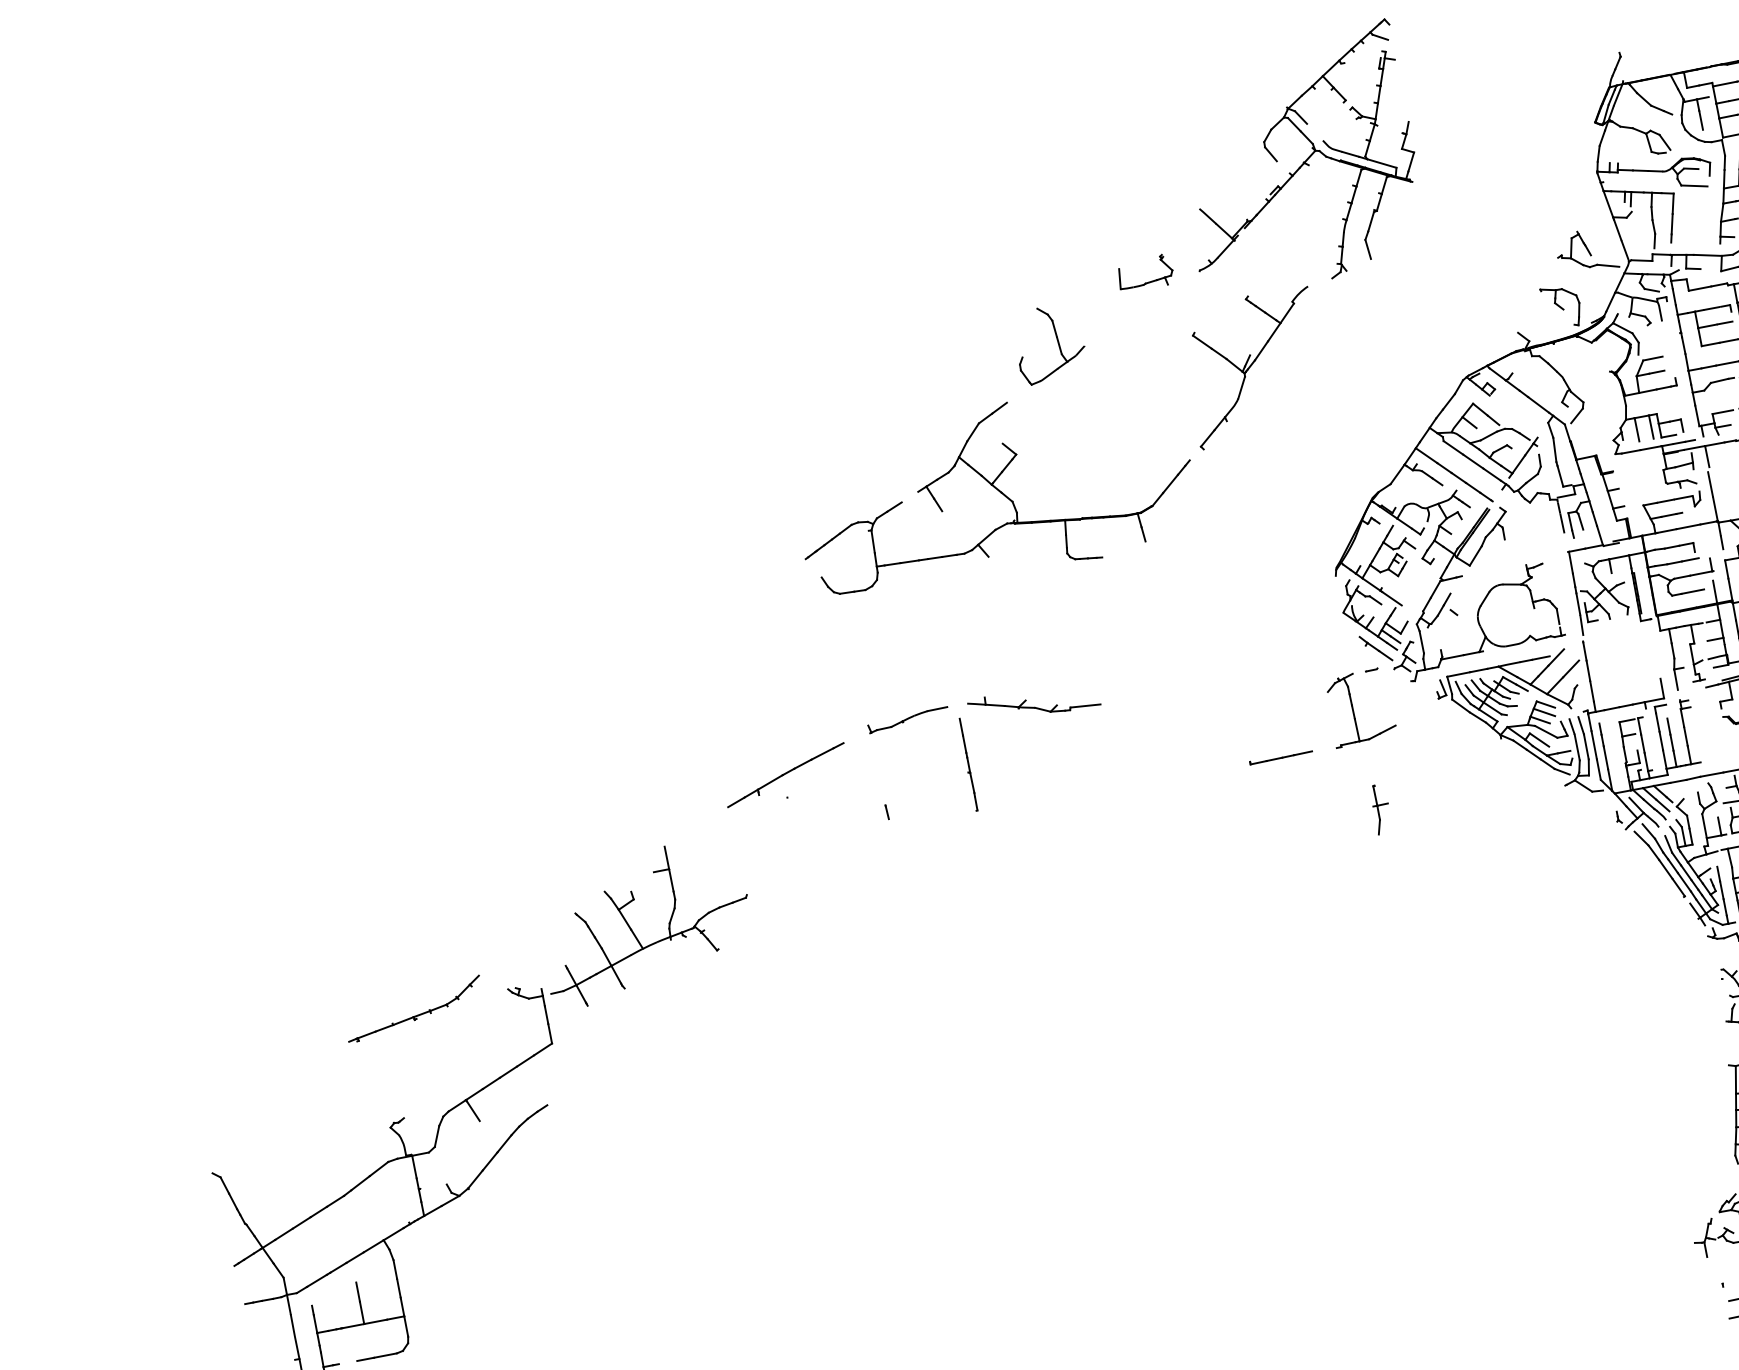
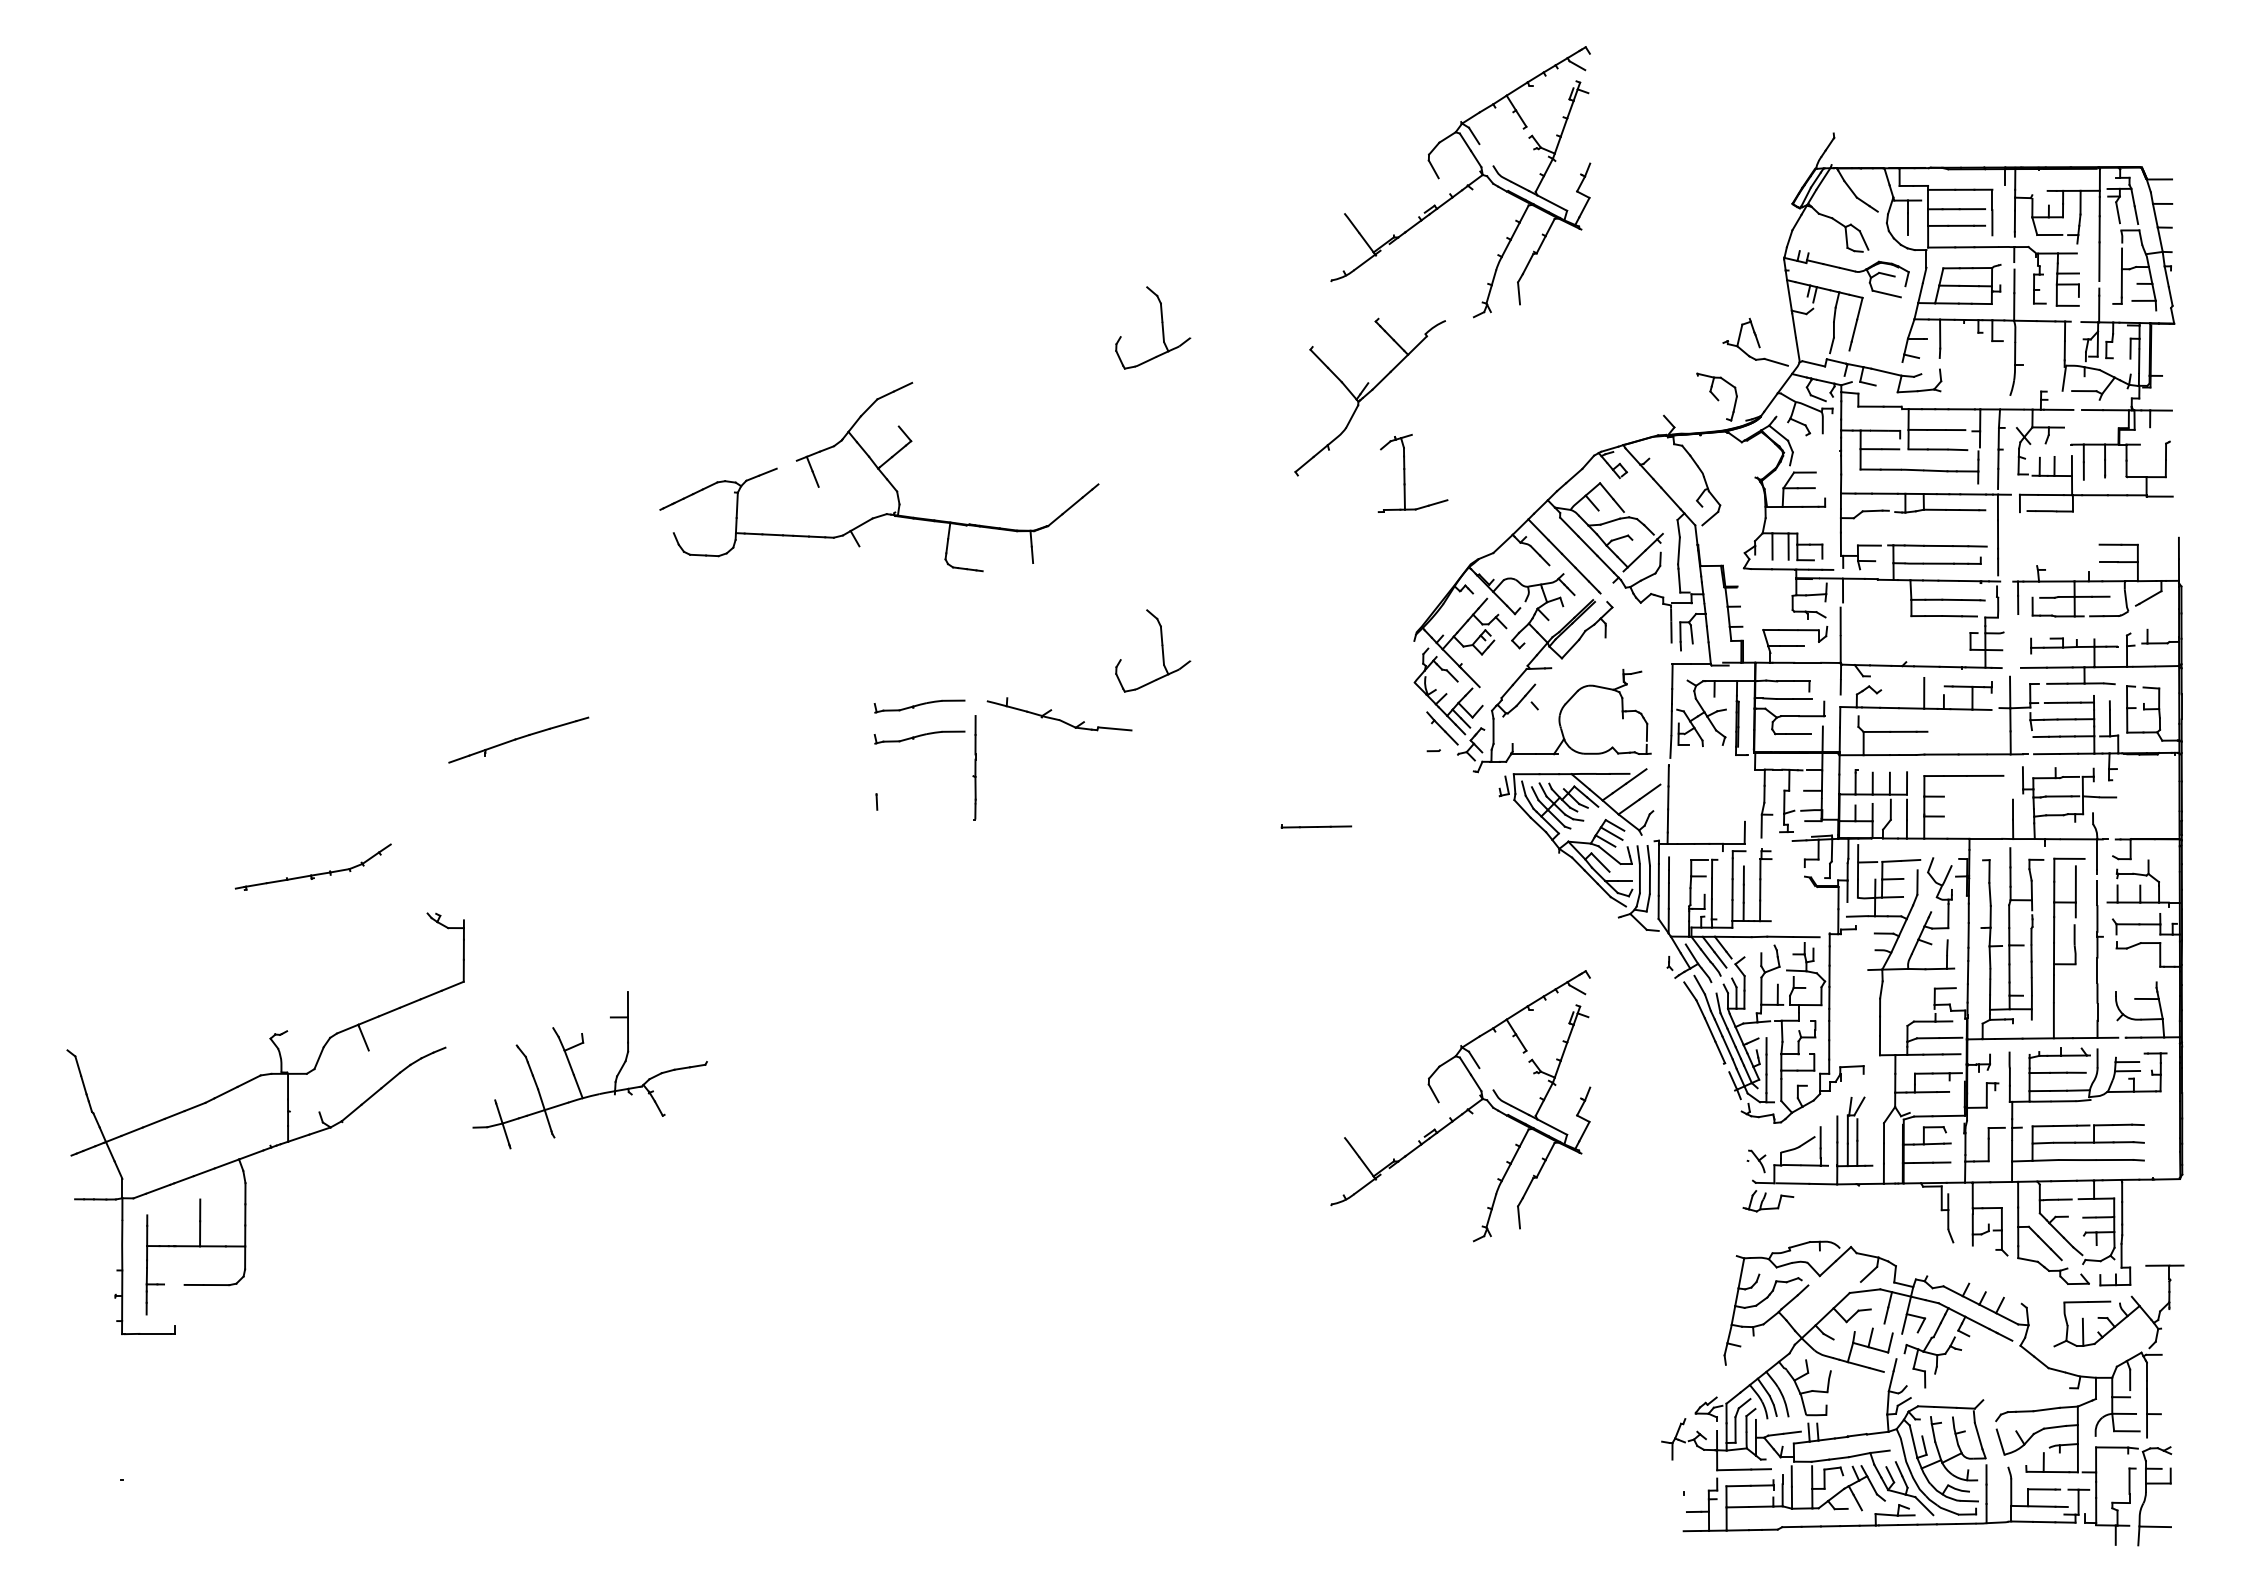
part: (1148, 281) -> (1273, 281), removed
part: (994, 491) -> (879, 476), moved
part: (1113, 627) -> (1161, 649), added
part: (1353, 709) -> (1405, 473), moved
part: (913, 747) -> (919, 737), added
part: (785, 774) -> (518, 739), moved
part: (1381, 808) -> (1414, 903), removed
part: (632, 929) -> (575, 1075), moved
part: (1460, 985) -> (1462, 1112), added
part: (414, 1015) -> (312, 874), moved

